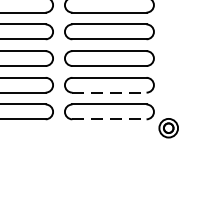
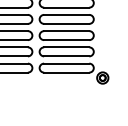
line: (109, 92) -> (66, 56), dashed -> solid
line: (109, 119) -> (66, 72), dashed -> solid

